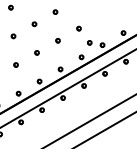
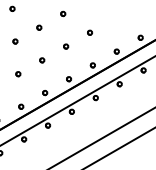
part: (90, 42) -> (102, 48), removed

